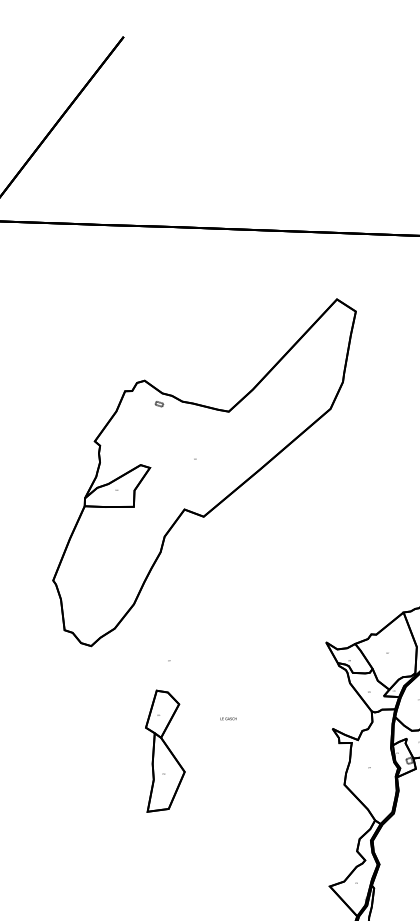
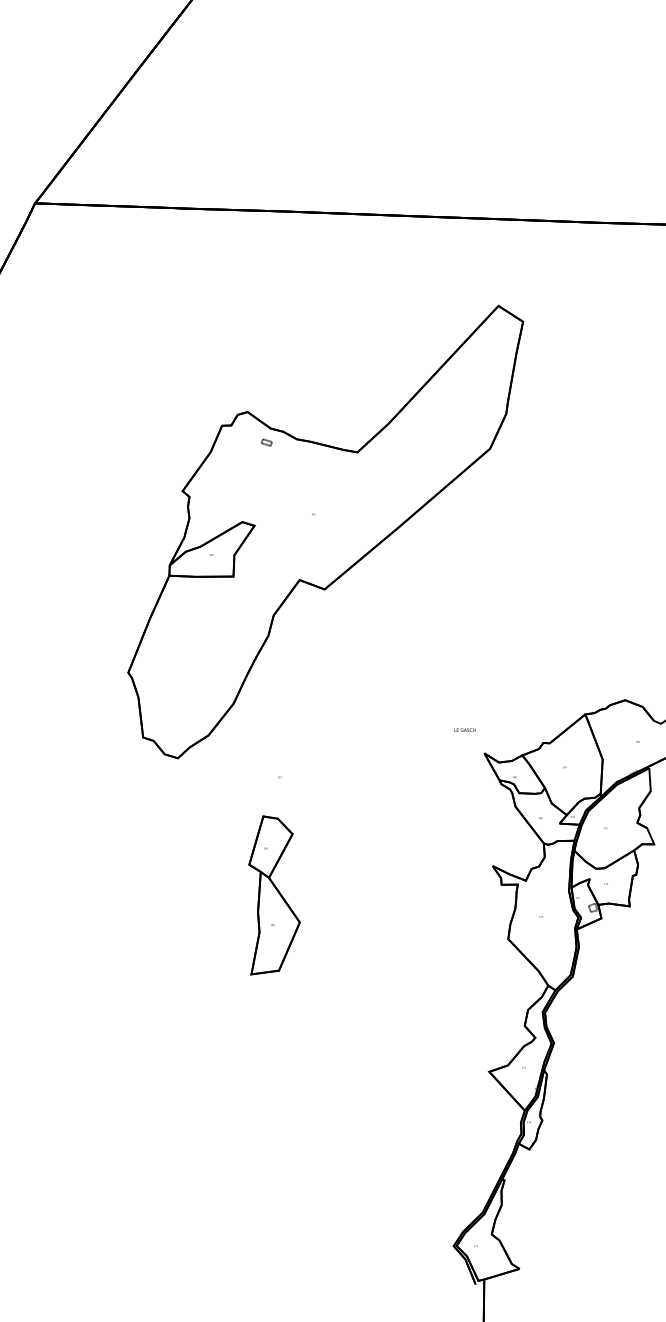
text: (228, 718) -> (464, 729), moved

